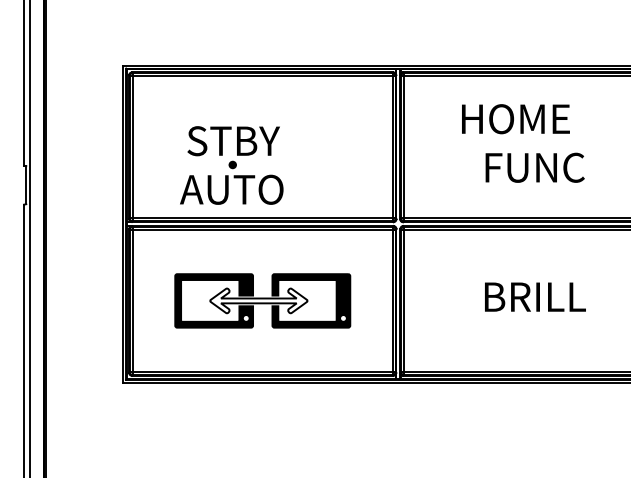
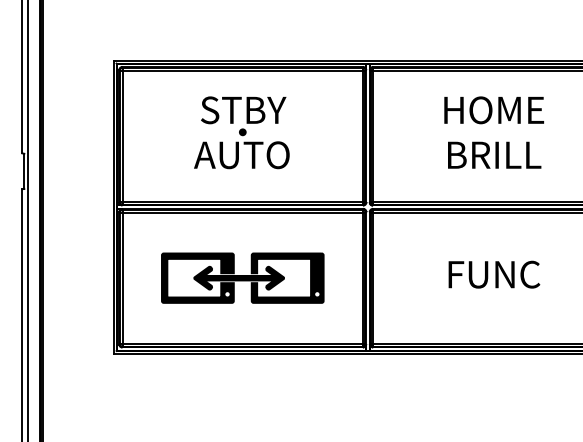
text: (515, 119) -> (493, 110), moved
text: (231, 165) -> (241, 132), moved
text: (535, 167) -> (494, 154), FUNC -> BRILL
text: (535, 297) -> (494, 275), BRILL -> FUNC
fill: (258, 300) -> (238, 277), added

